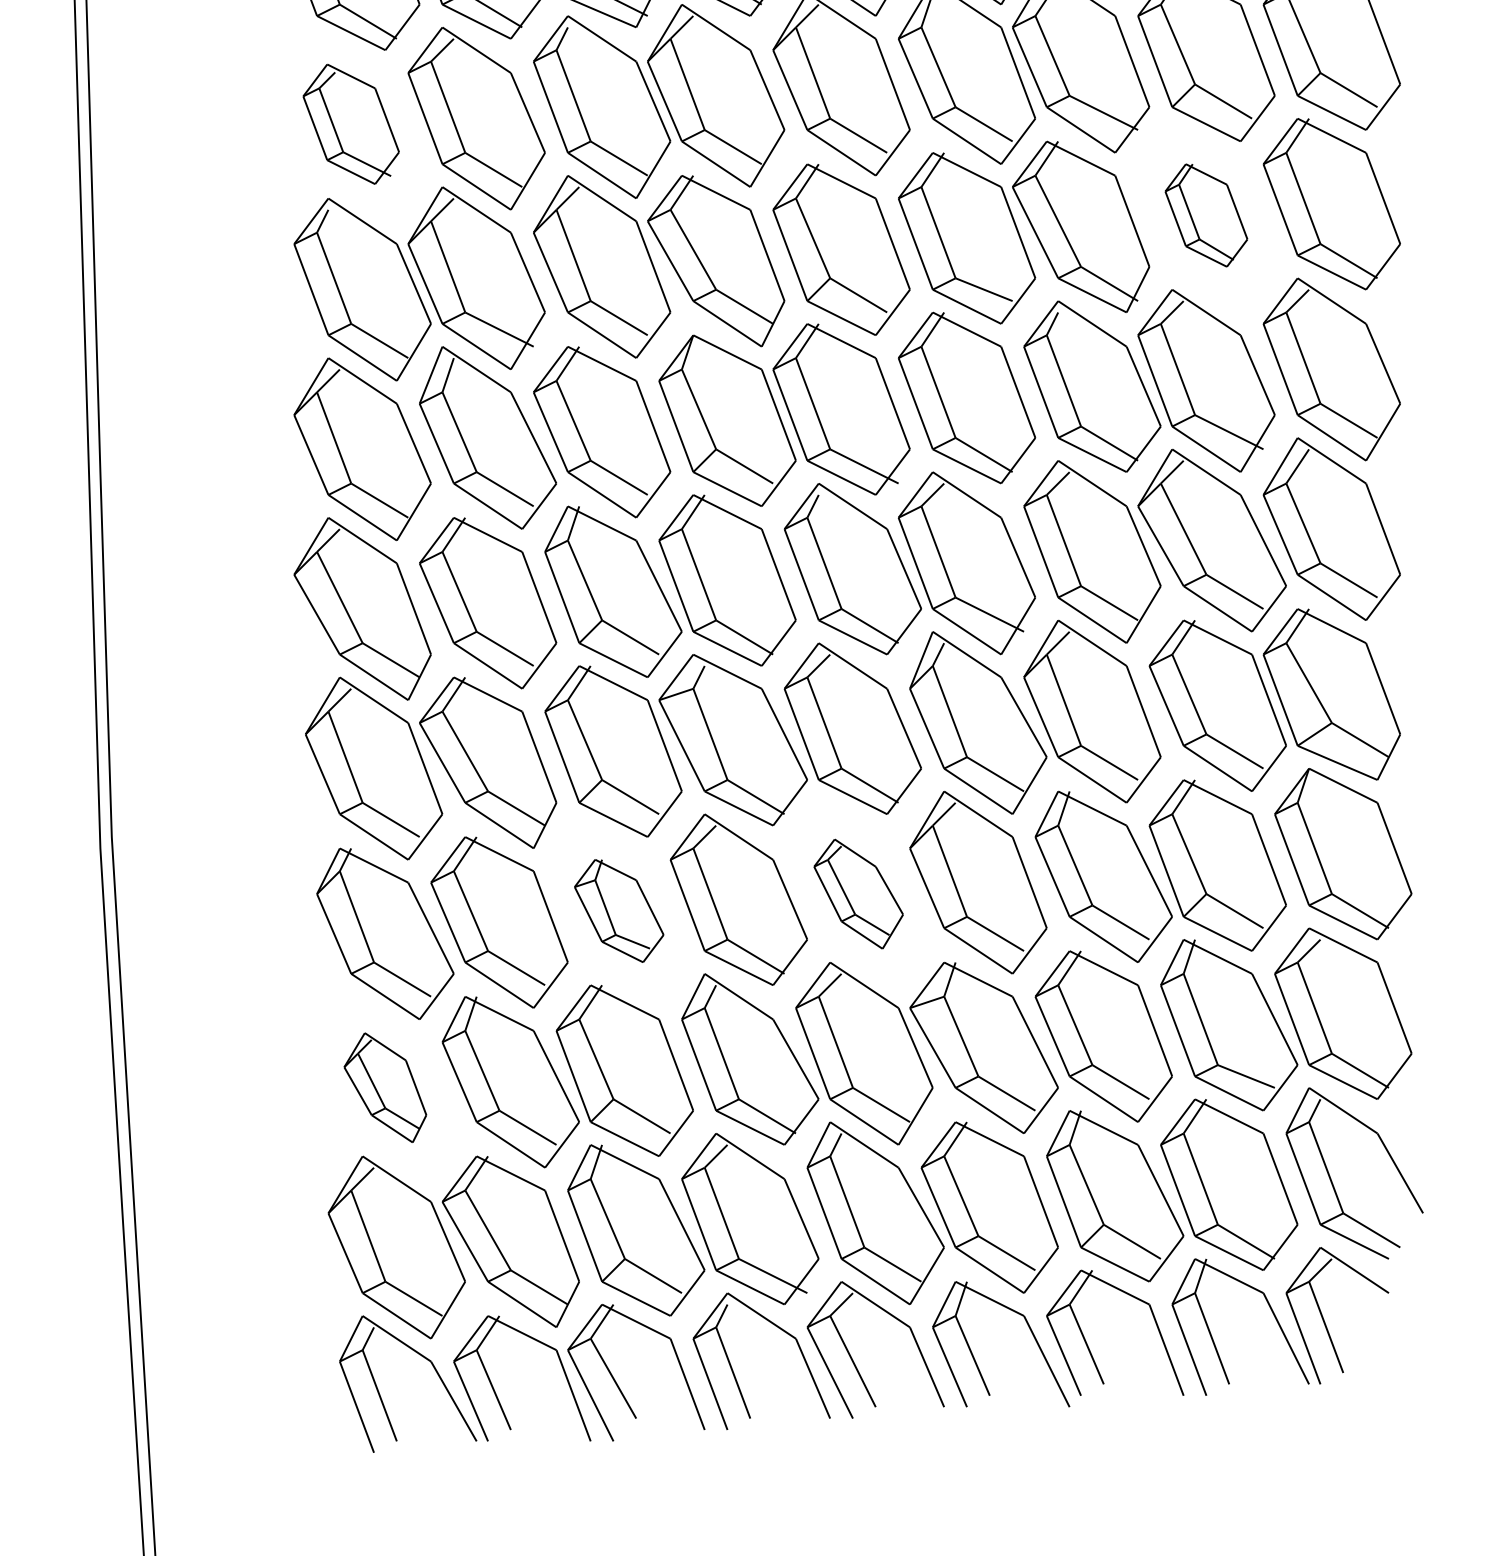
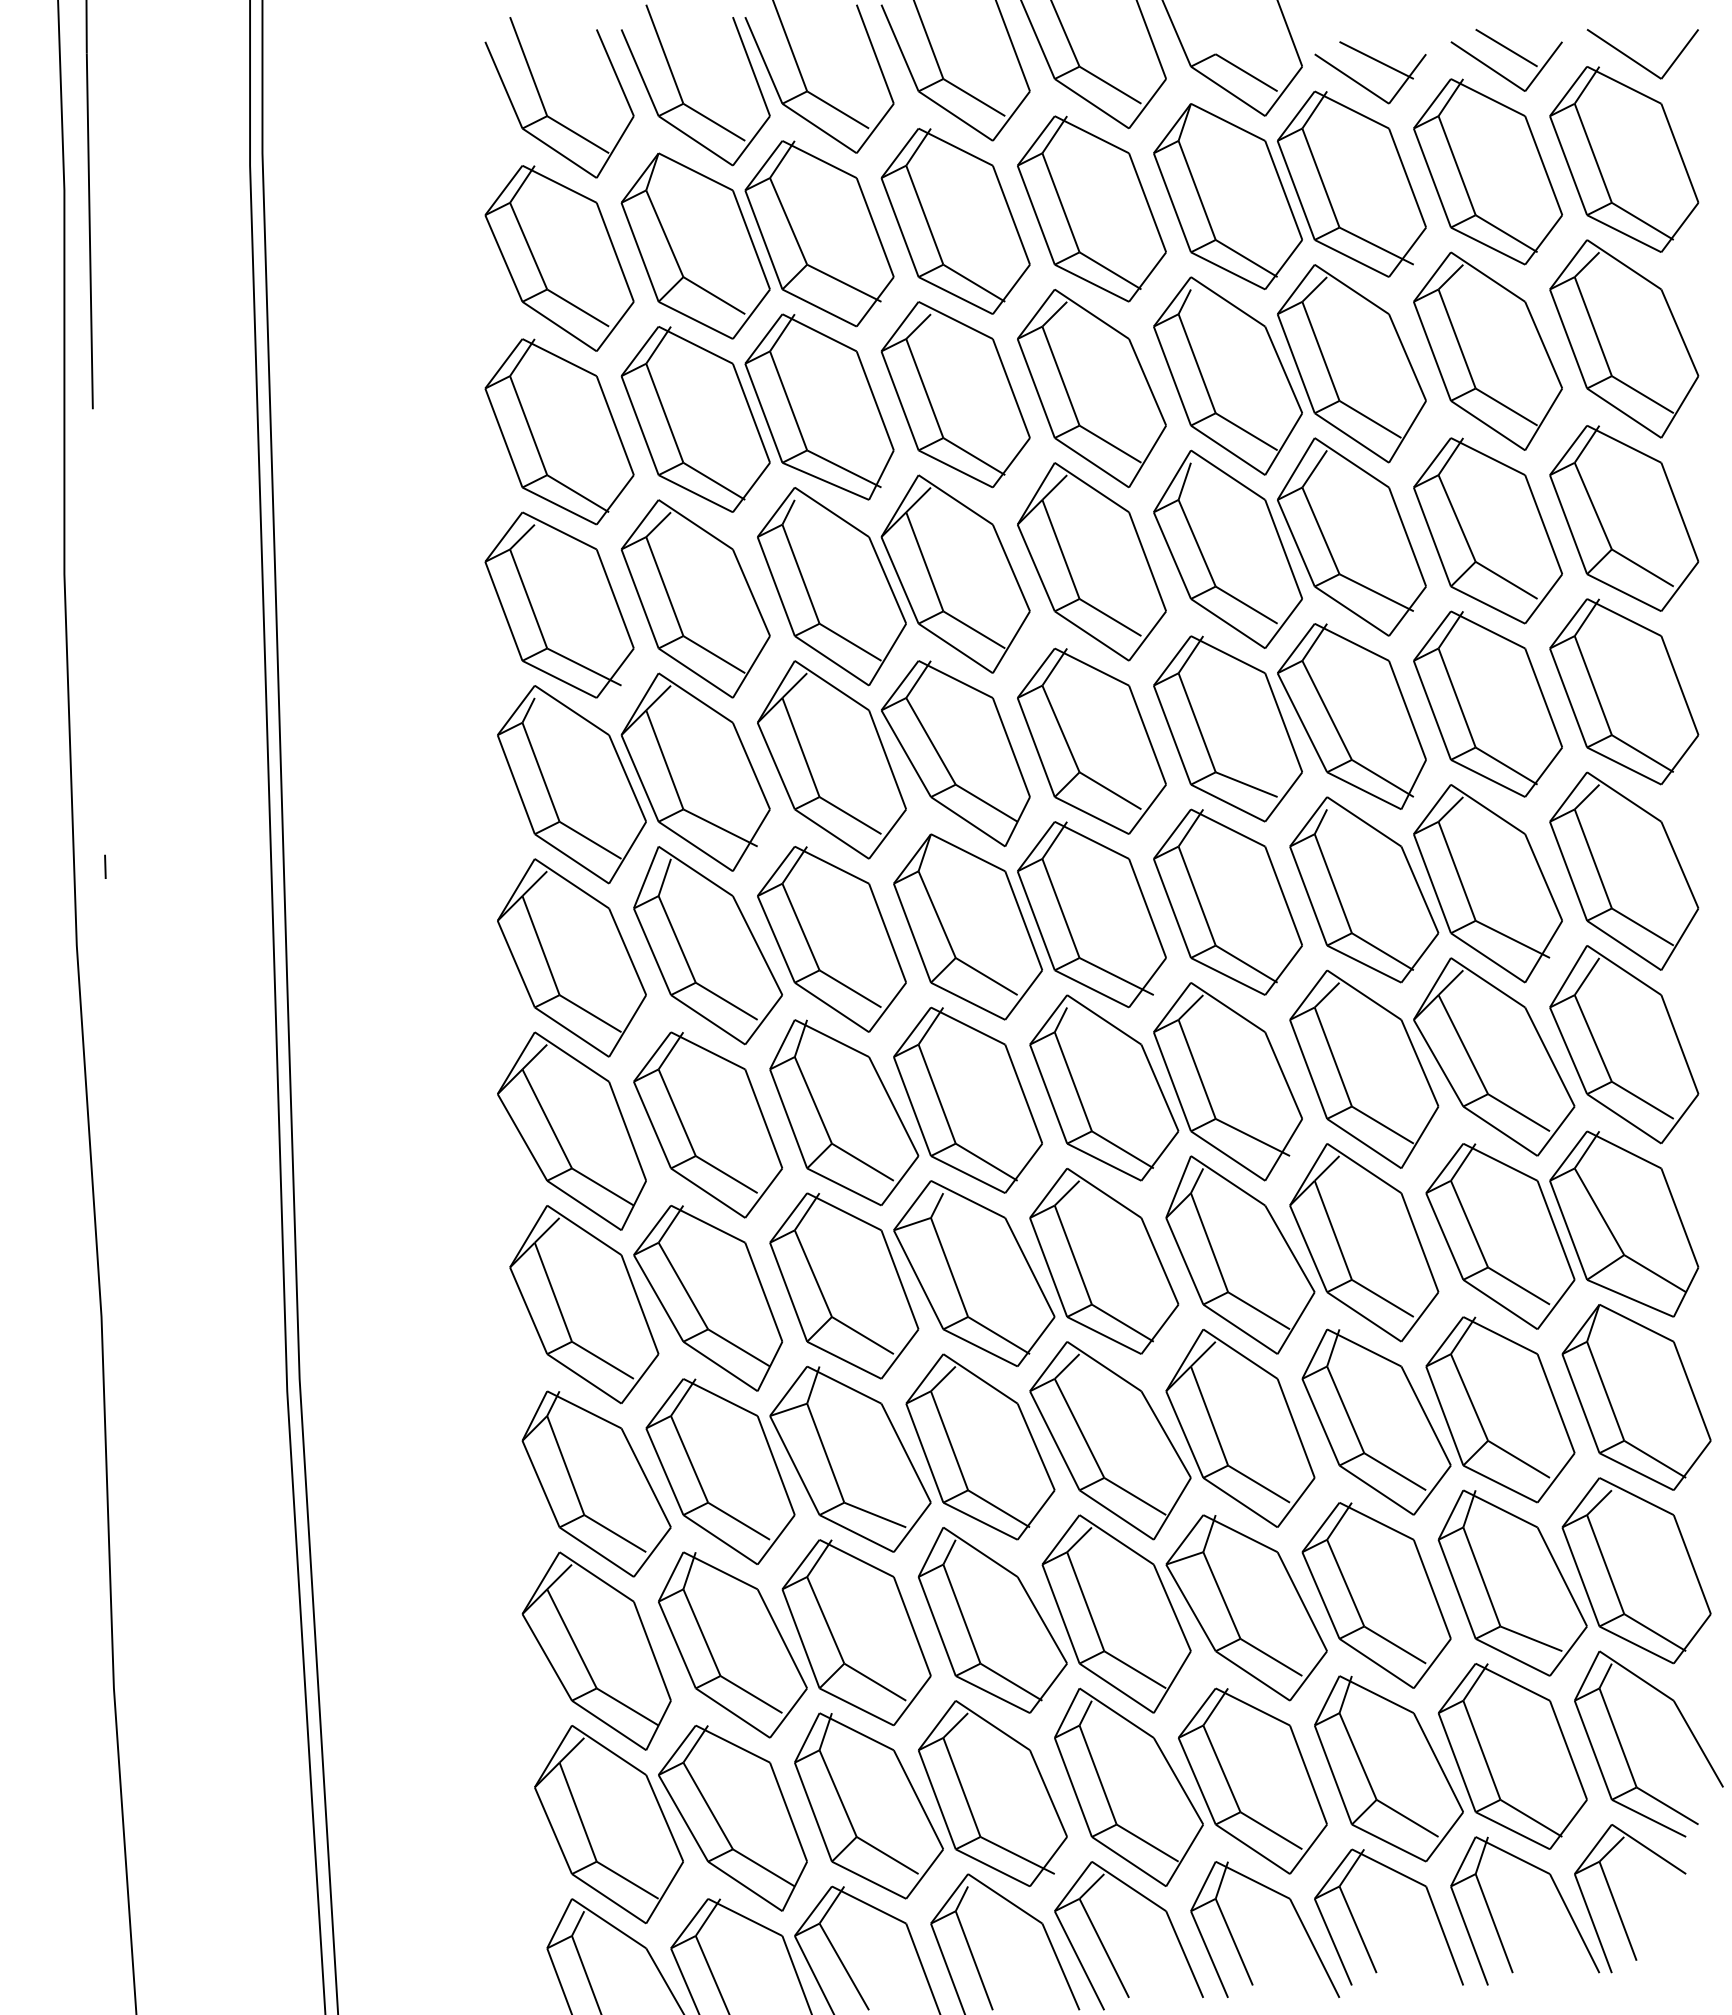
part: (351, 123) -> (559, 604), size x1.43
part: (1205, 214) -> (1487, 703), size x1.67
part: (858, 893) -> (1110, 1440), size x1.67
part: (619, 910) -> (850, 1458), size x1.67
part: (385, 1087) -> (596, 1650), size x1.67

